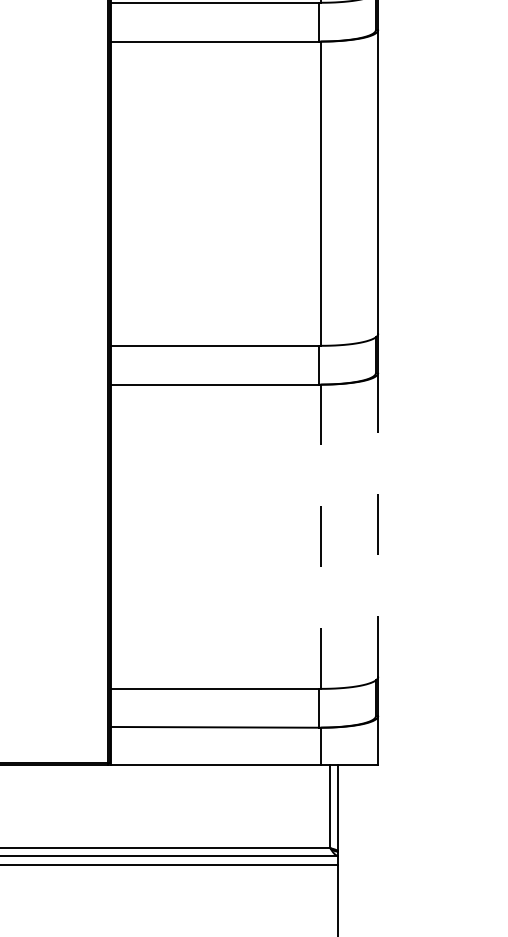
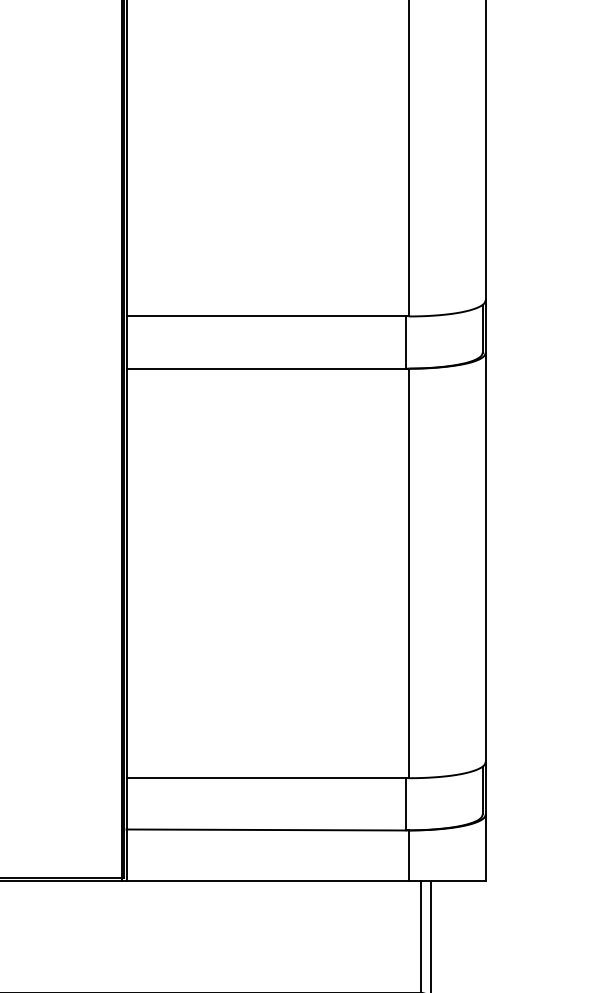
line: (378, 524) -> (485, 556), dashed -> solid
line: (321, 536) -> (409, 573), dashed -> solid

